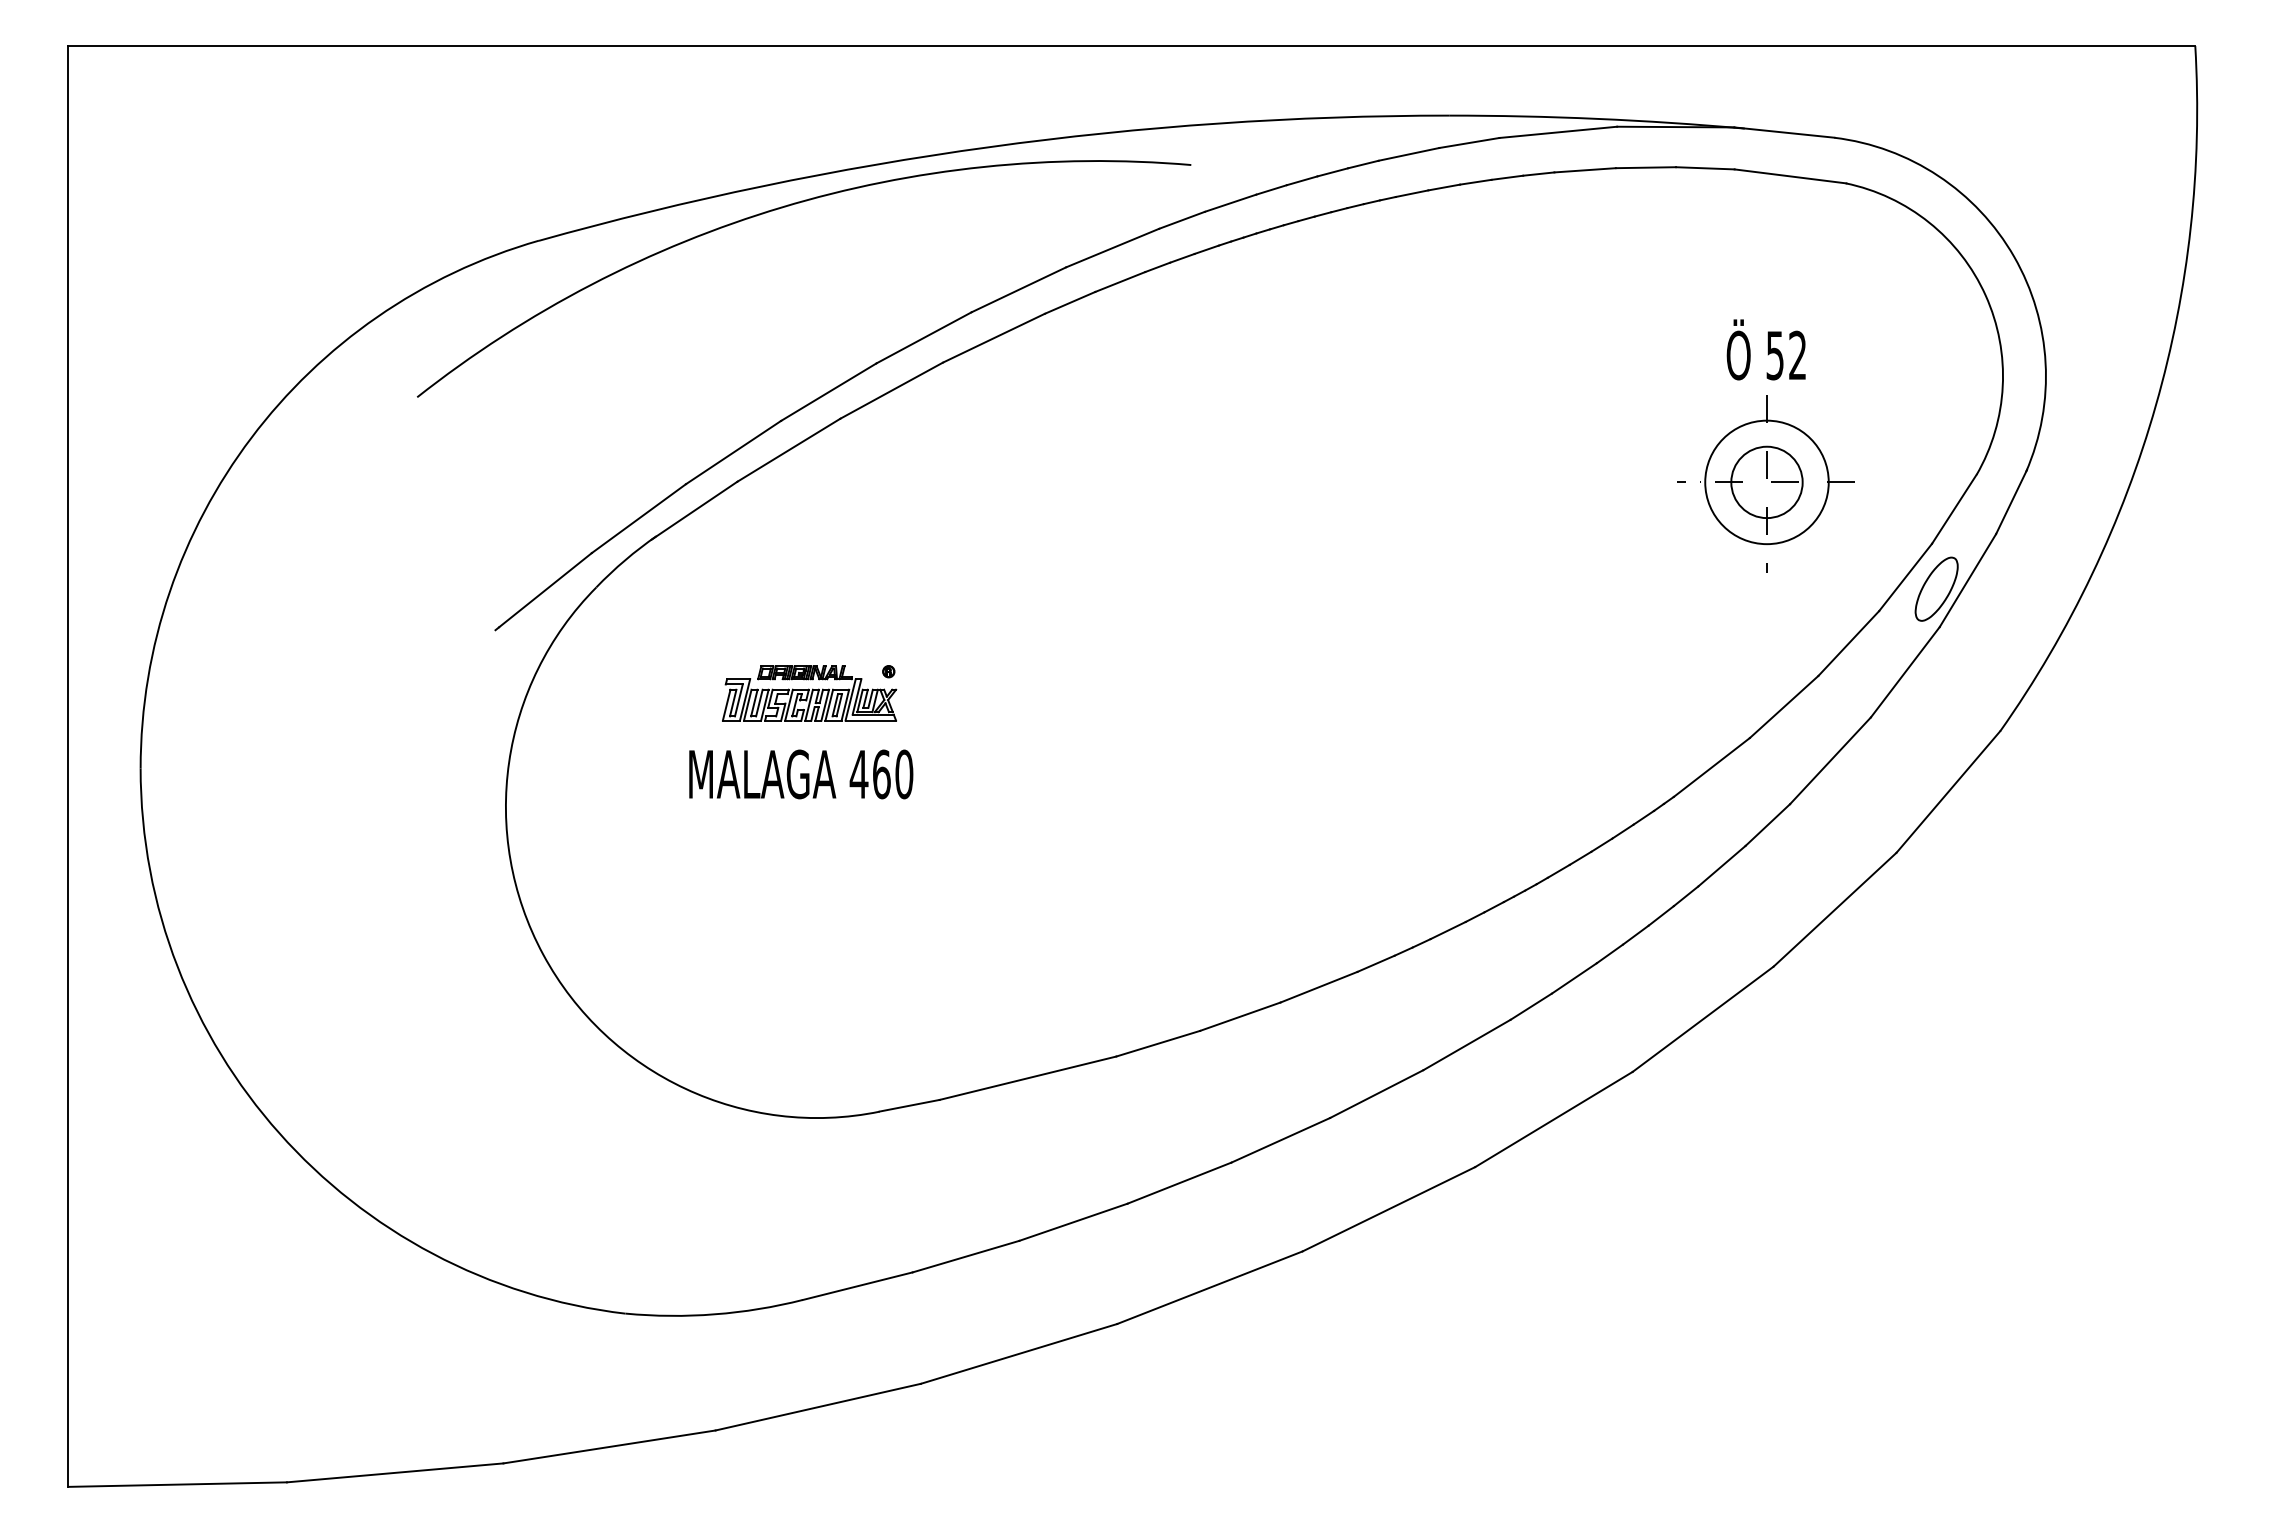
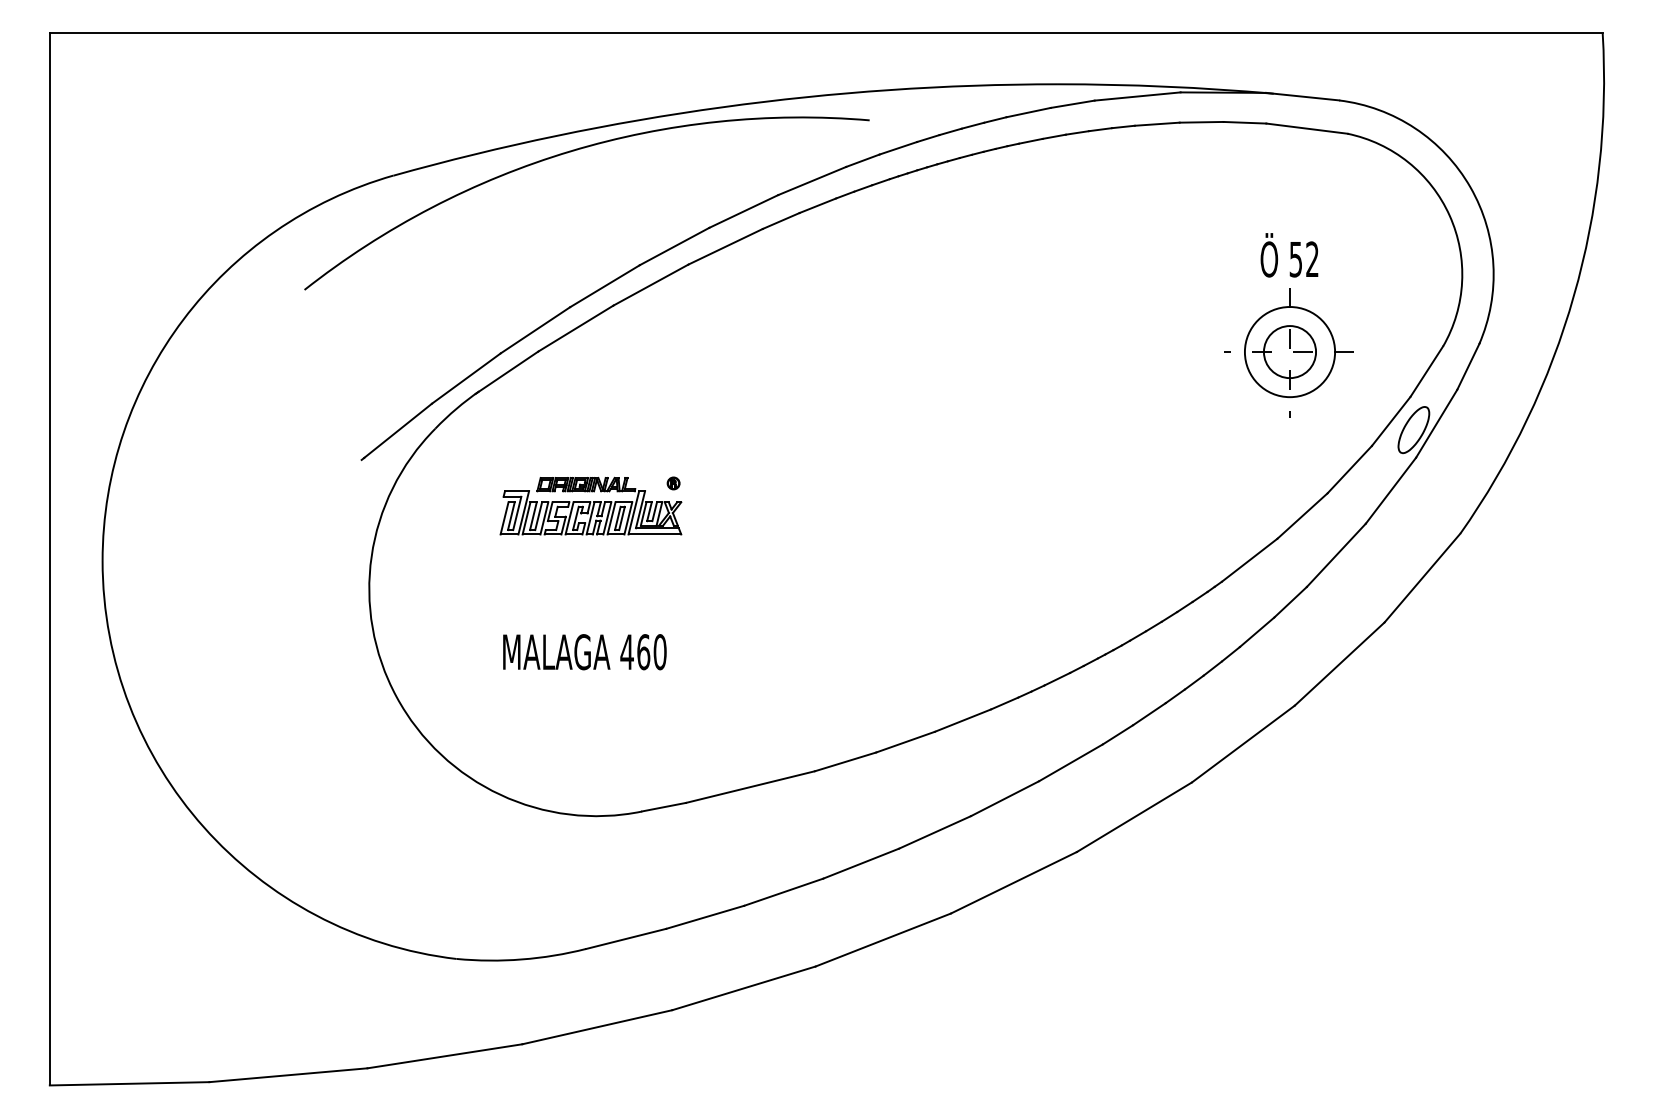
part: (809, 693) -> (590, 506), size x1.43
text: (801, 774) -> (585, 652), moved

